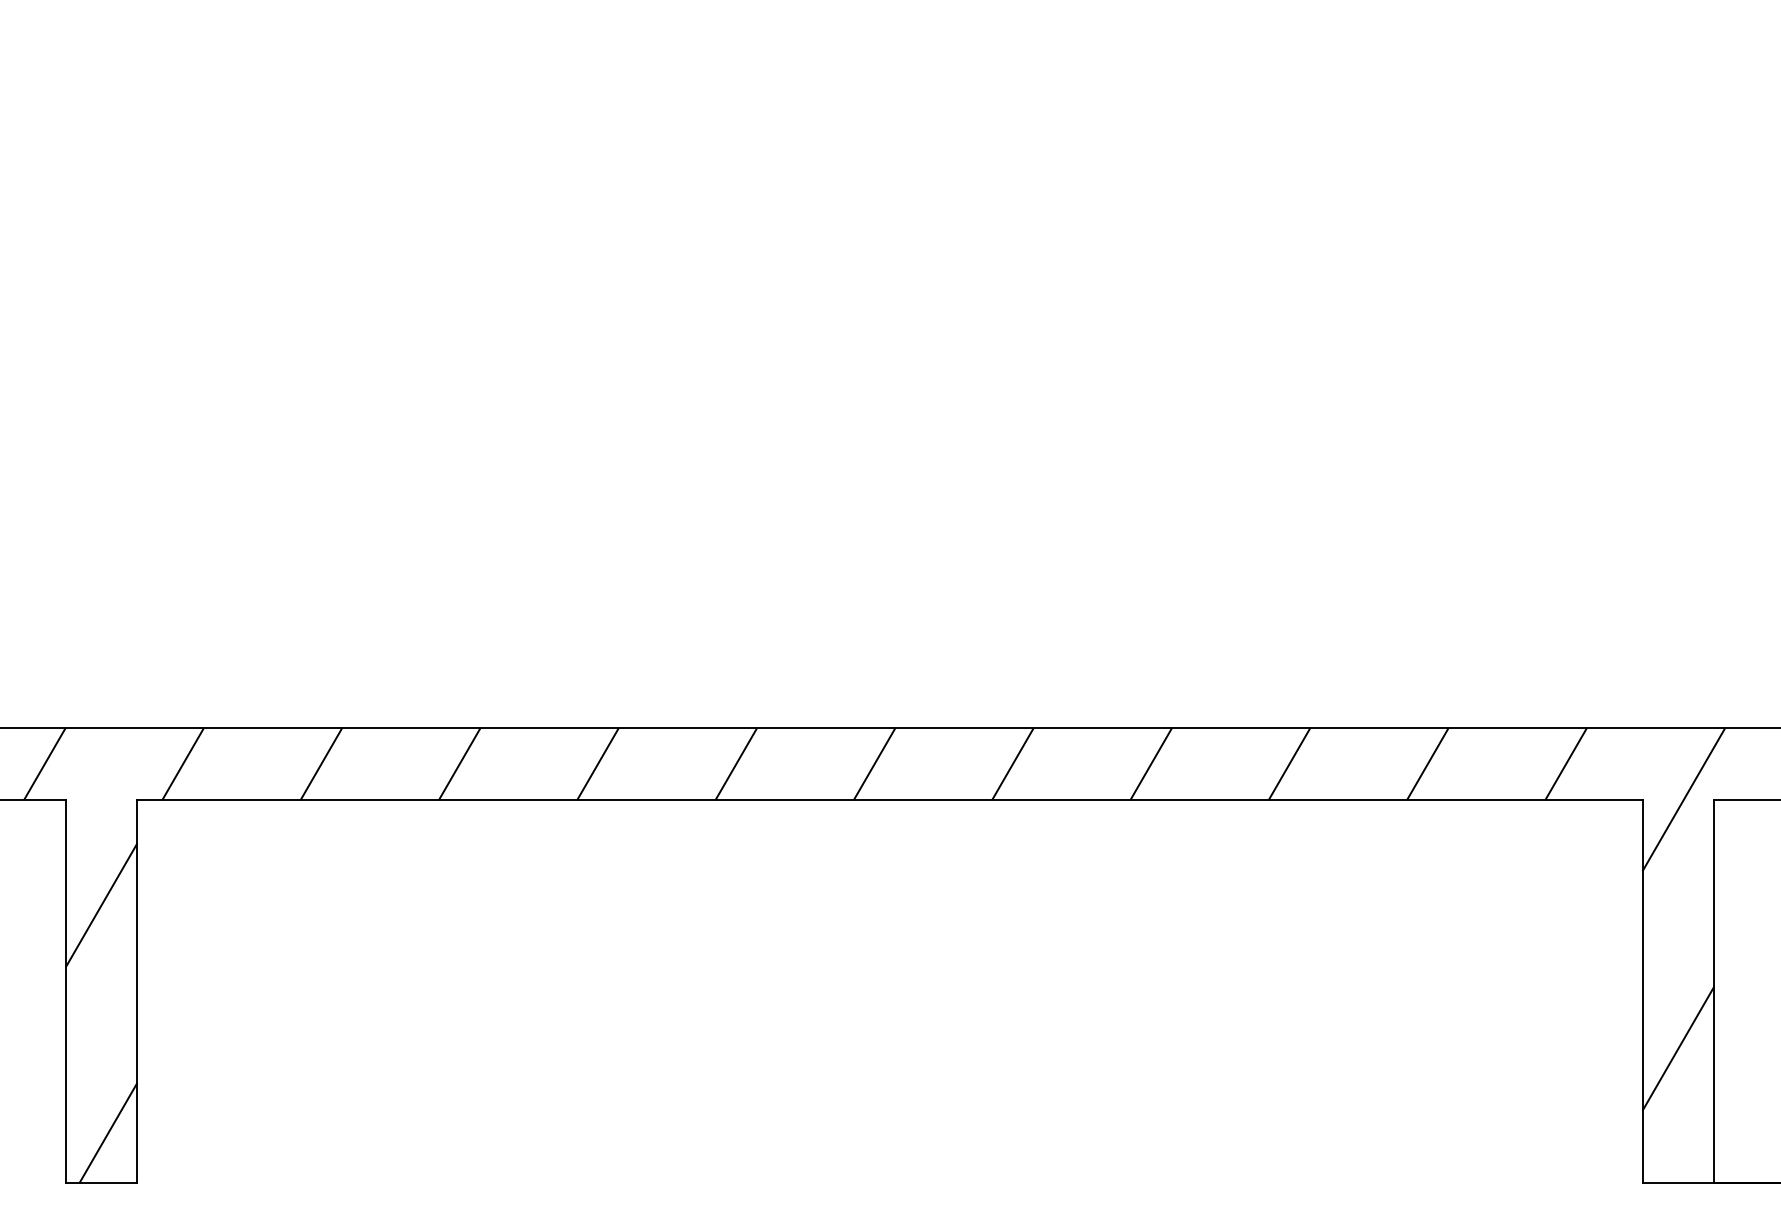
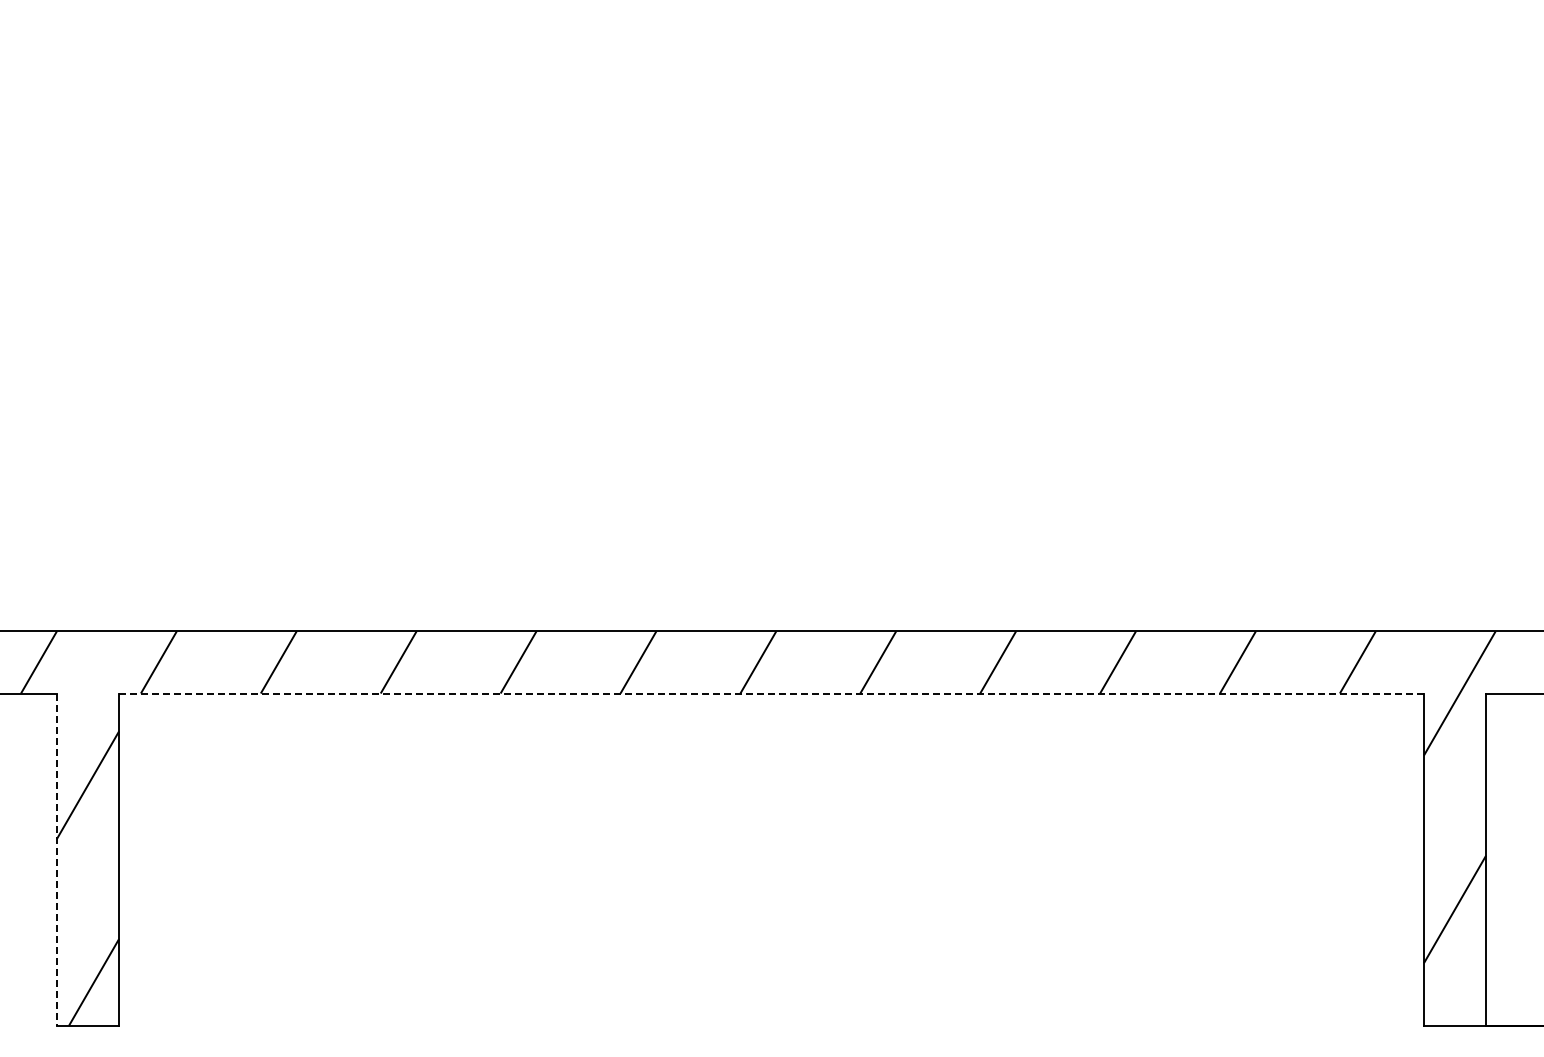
line: (891, 799) -> (772, 693), solid -> dashed
line: (65, 992) -> (56, 860), solid -> dashed

